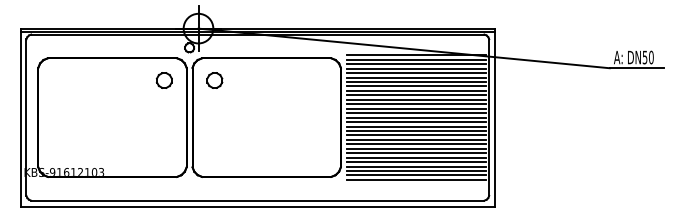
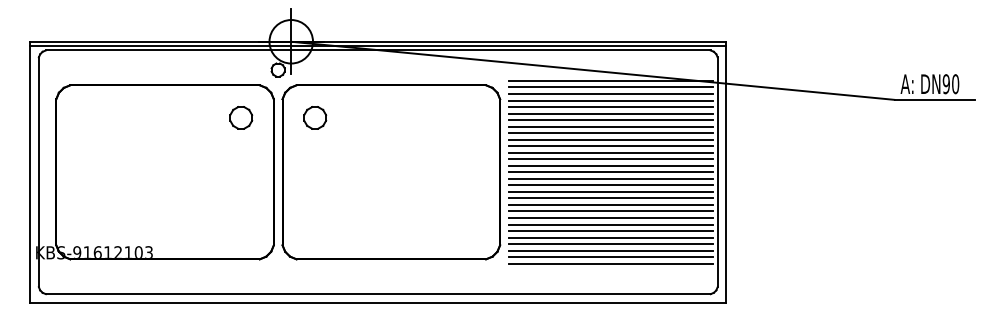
text: (644, 56) -> (945, 82), DN50 -> DN90

